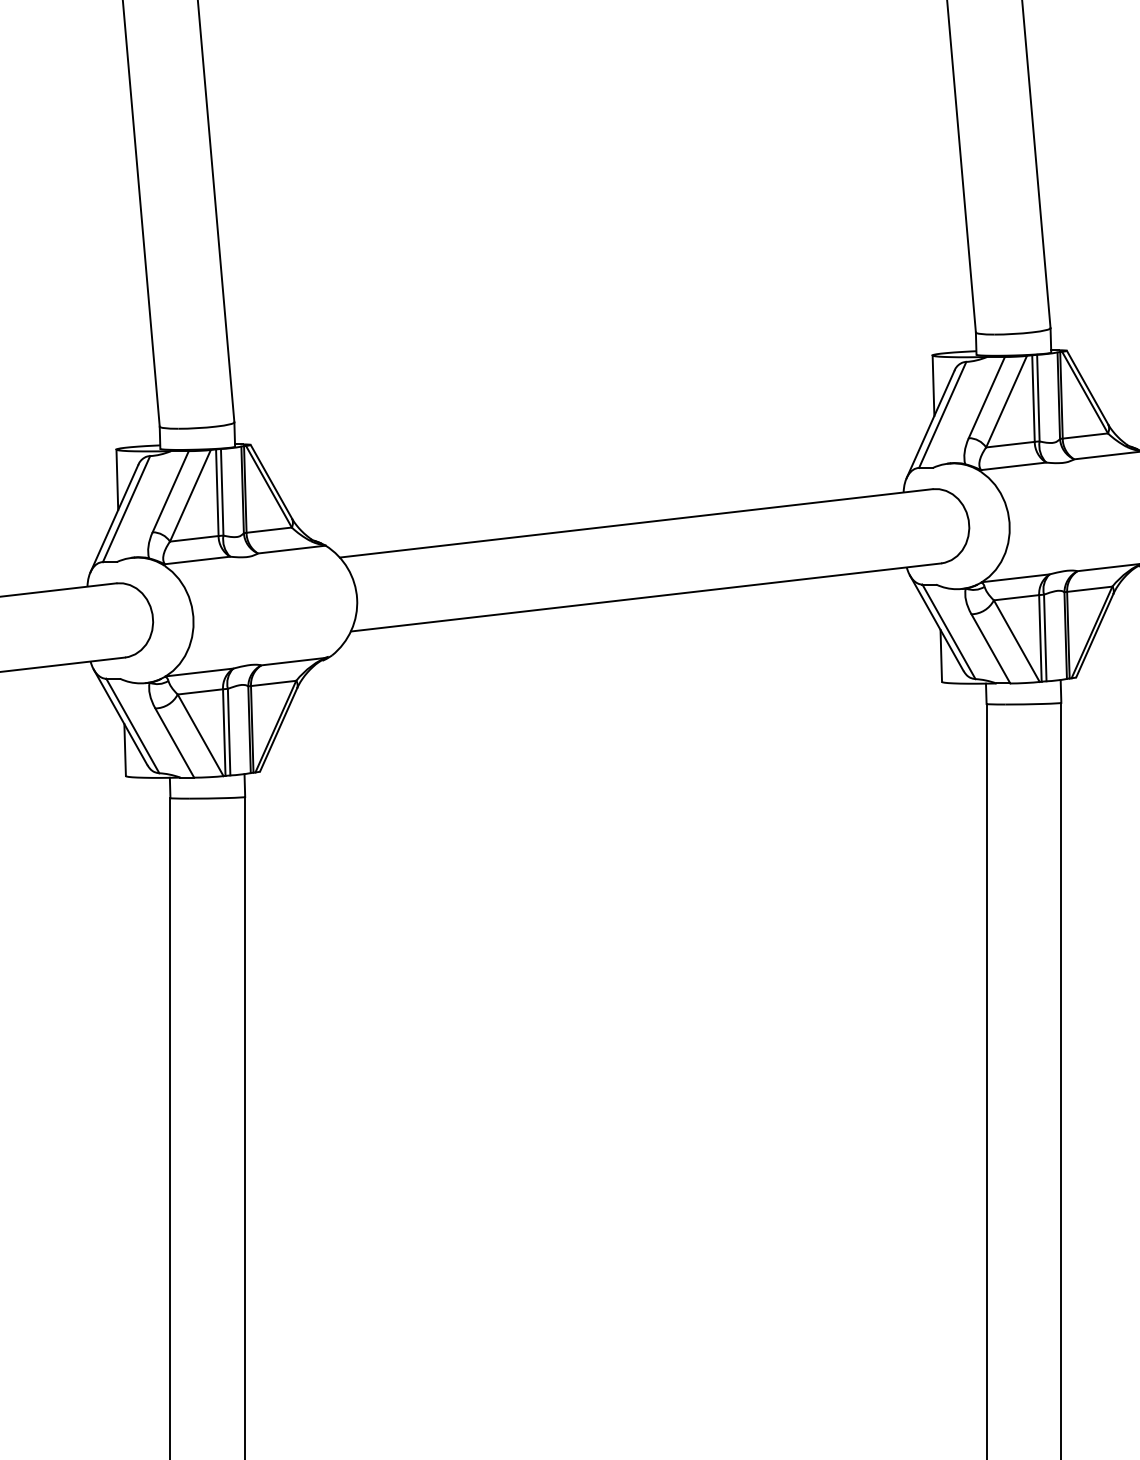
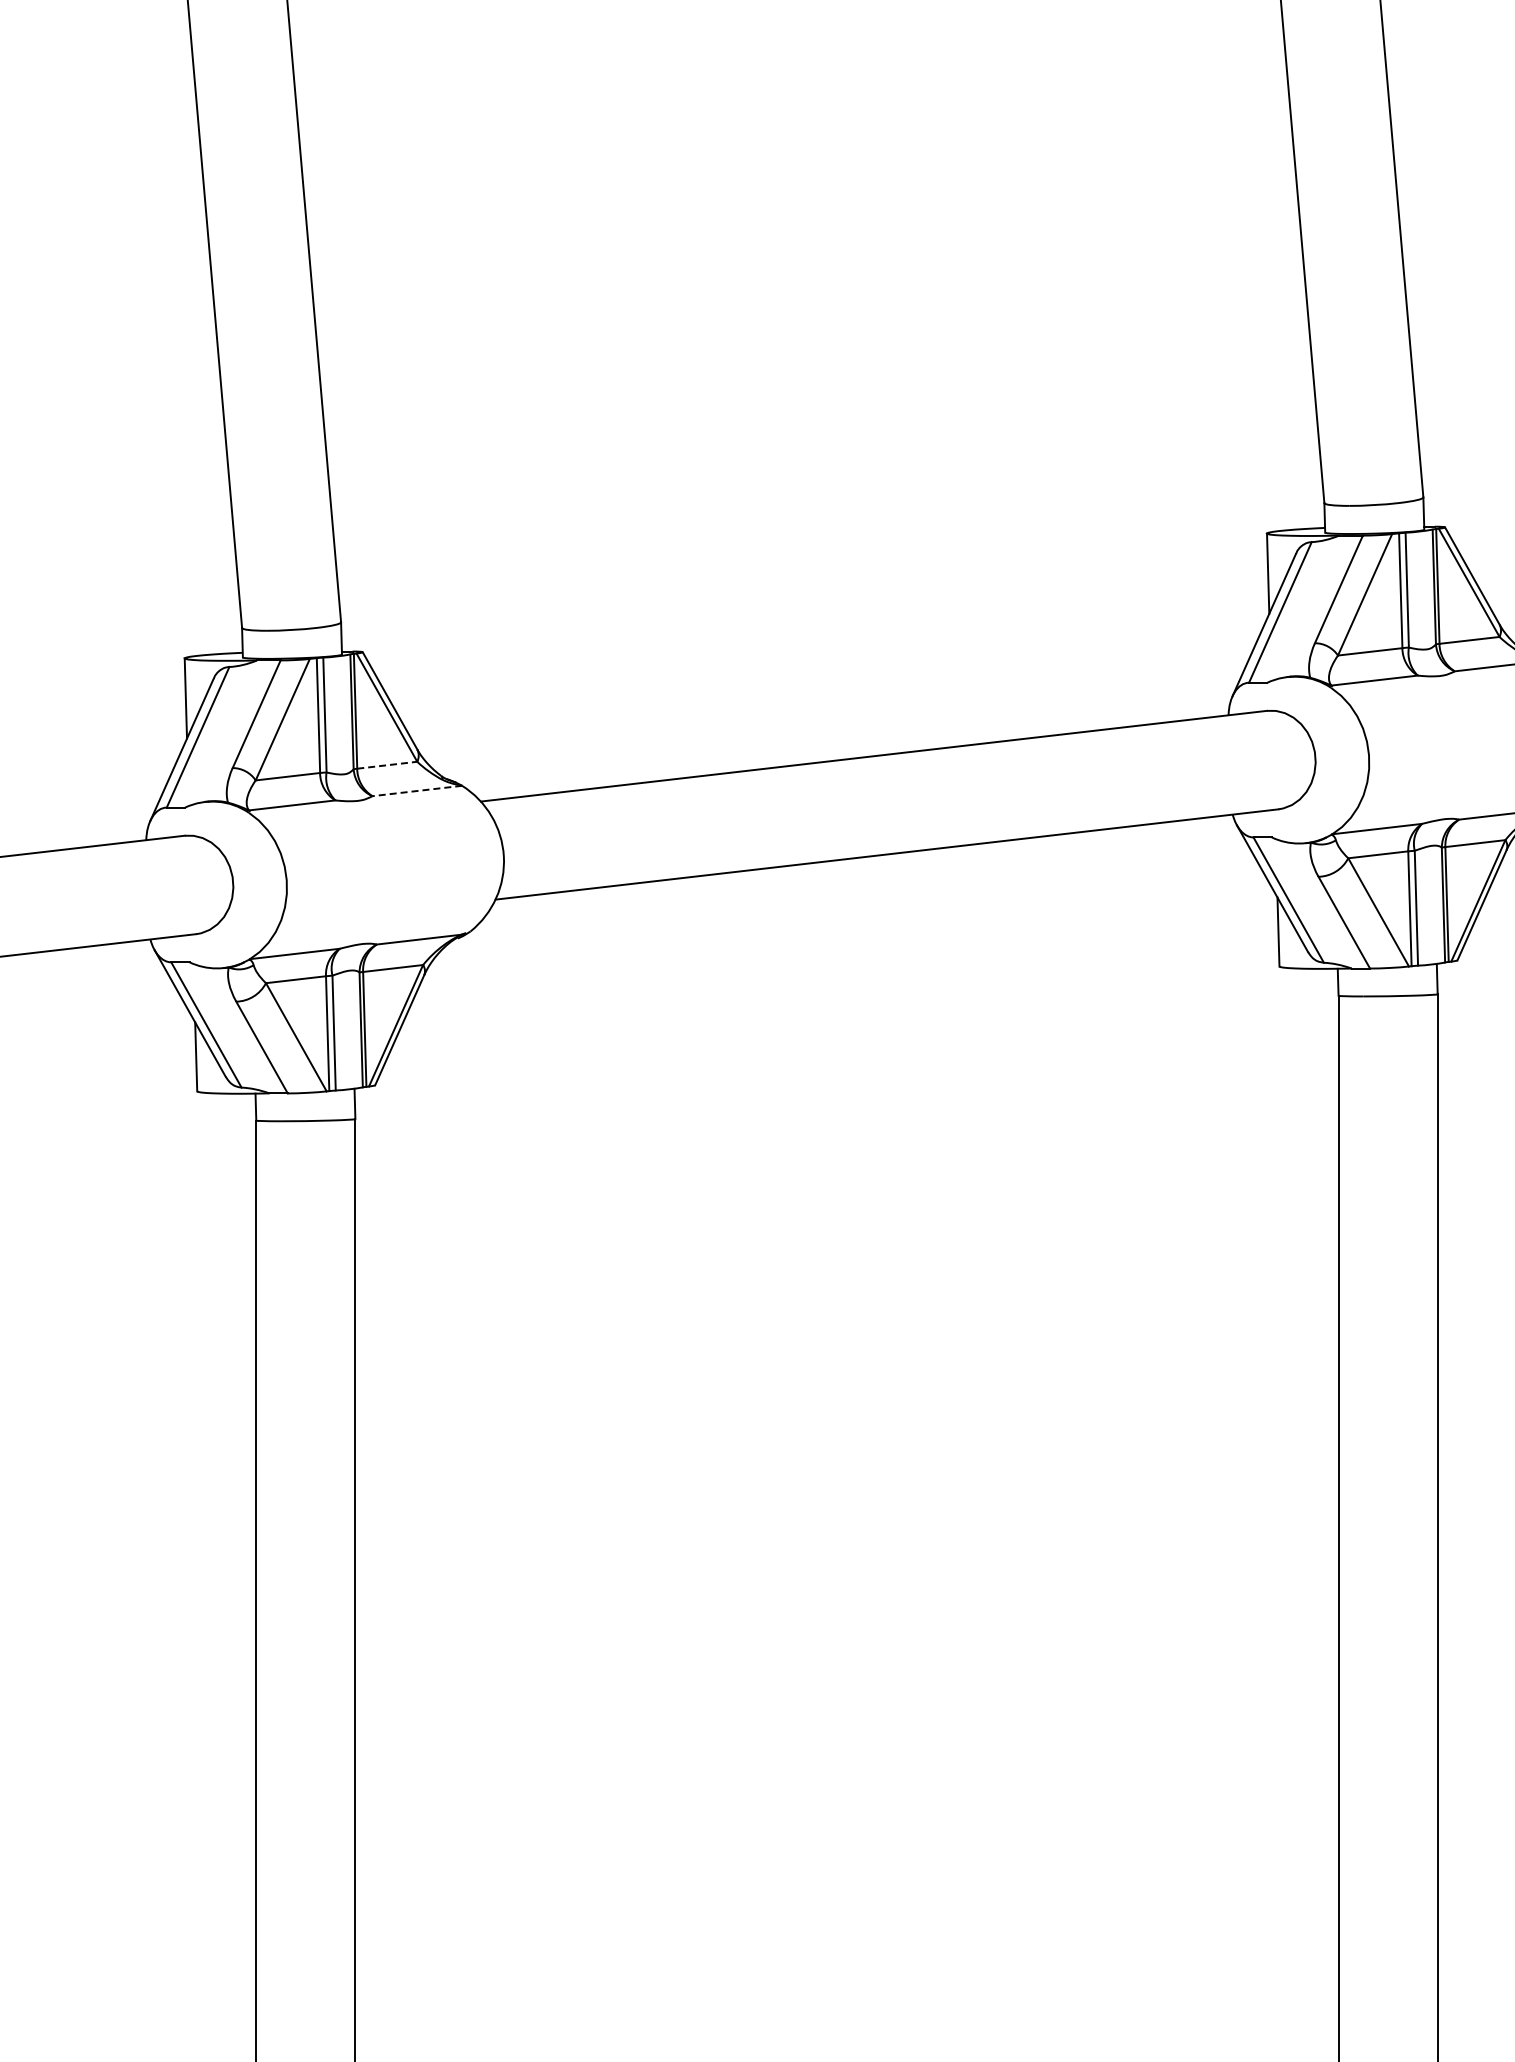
line: (269, 530) -> (387, 765), solid -> dashed
line: (291, 549) -> (416, 791), solid -> dashed

